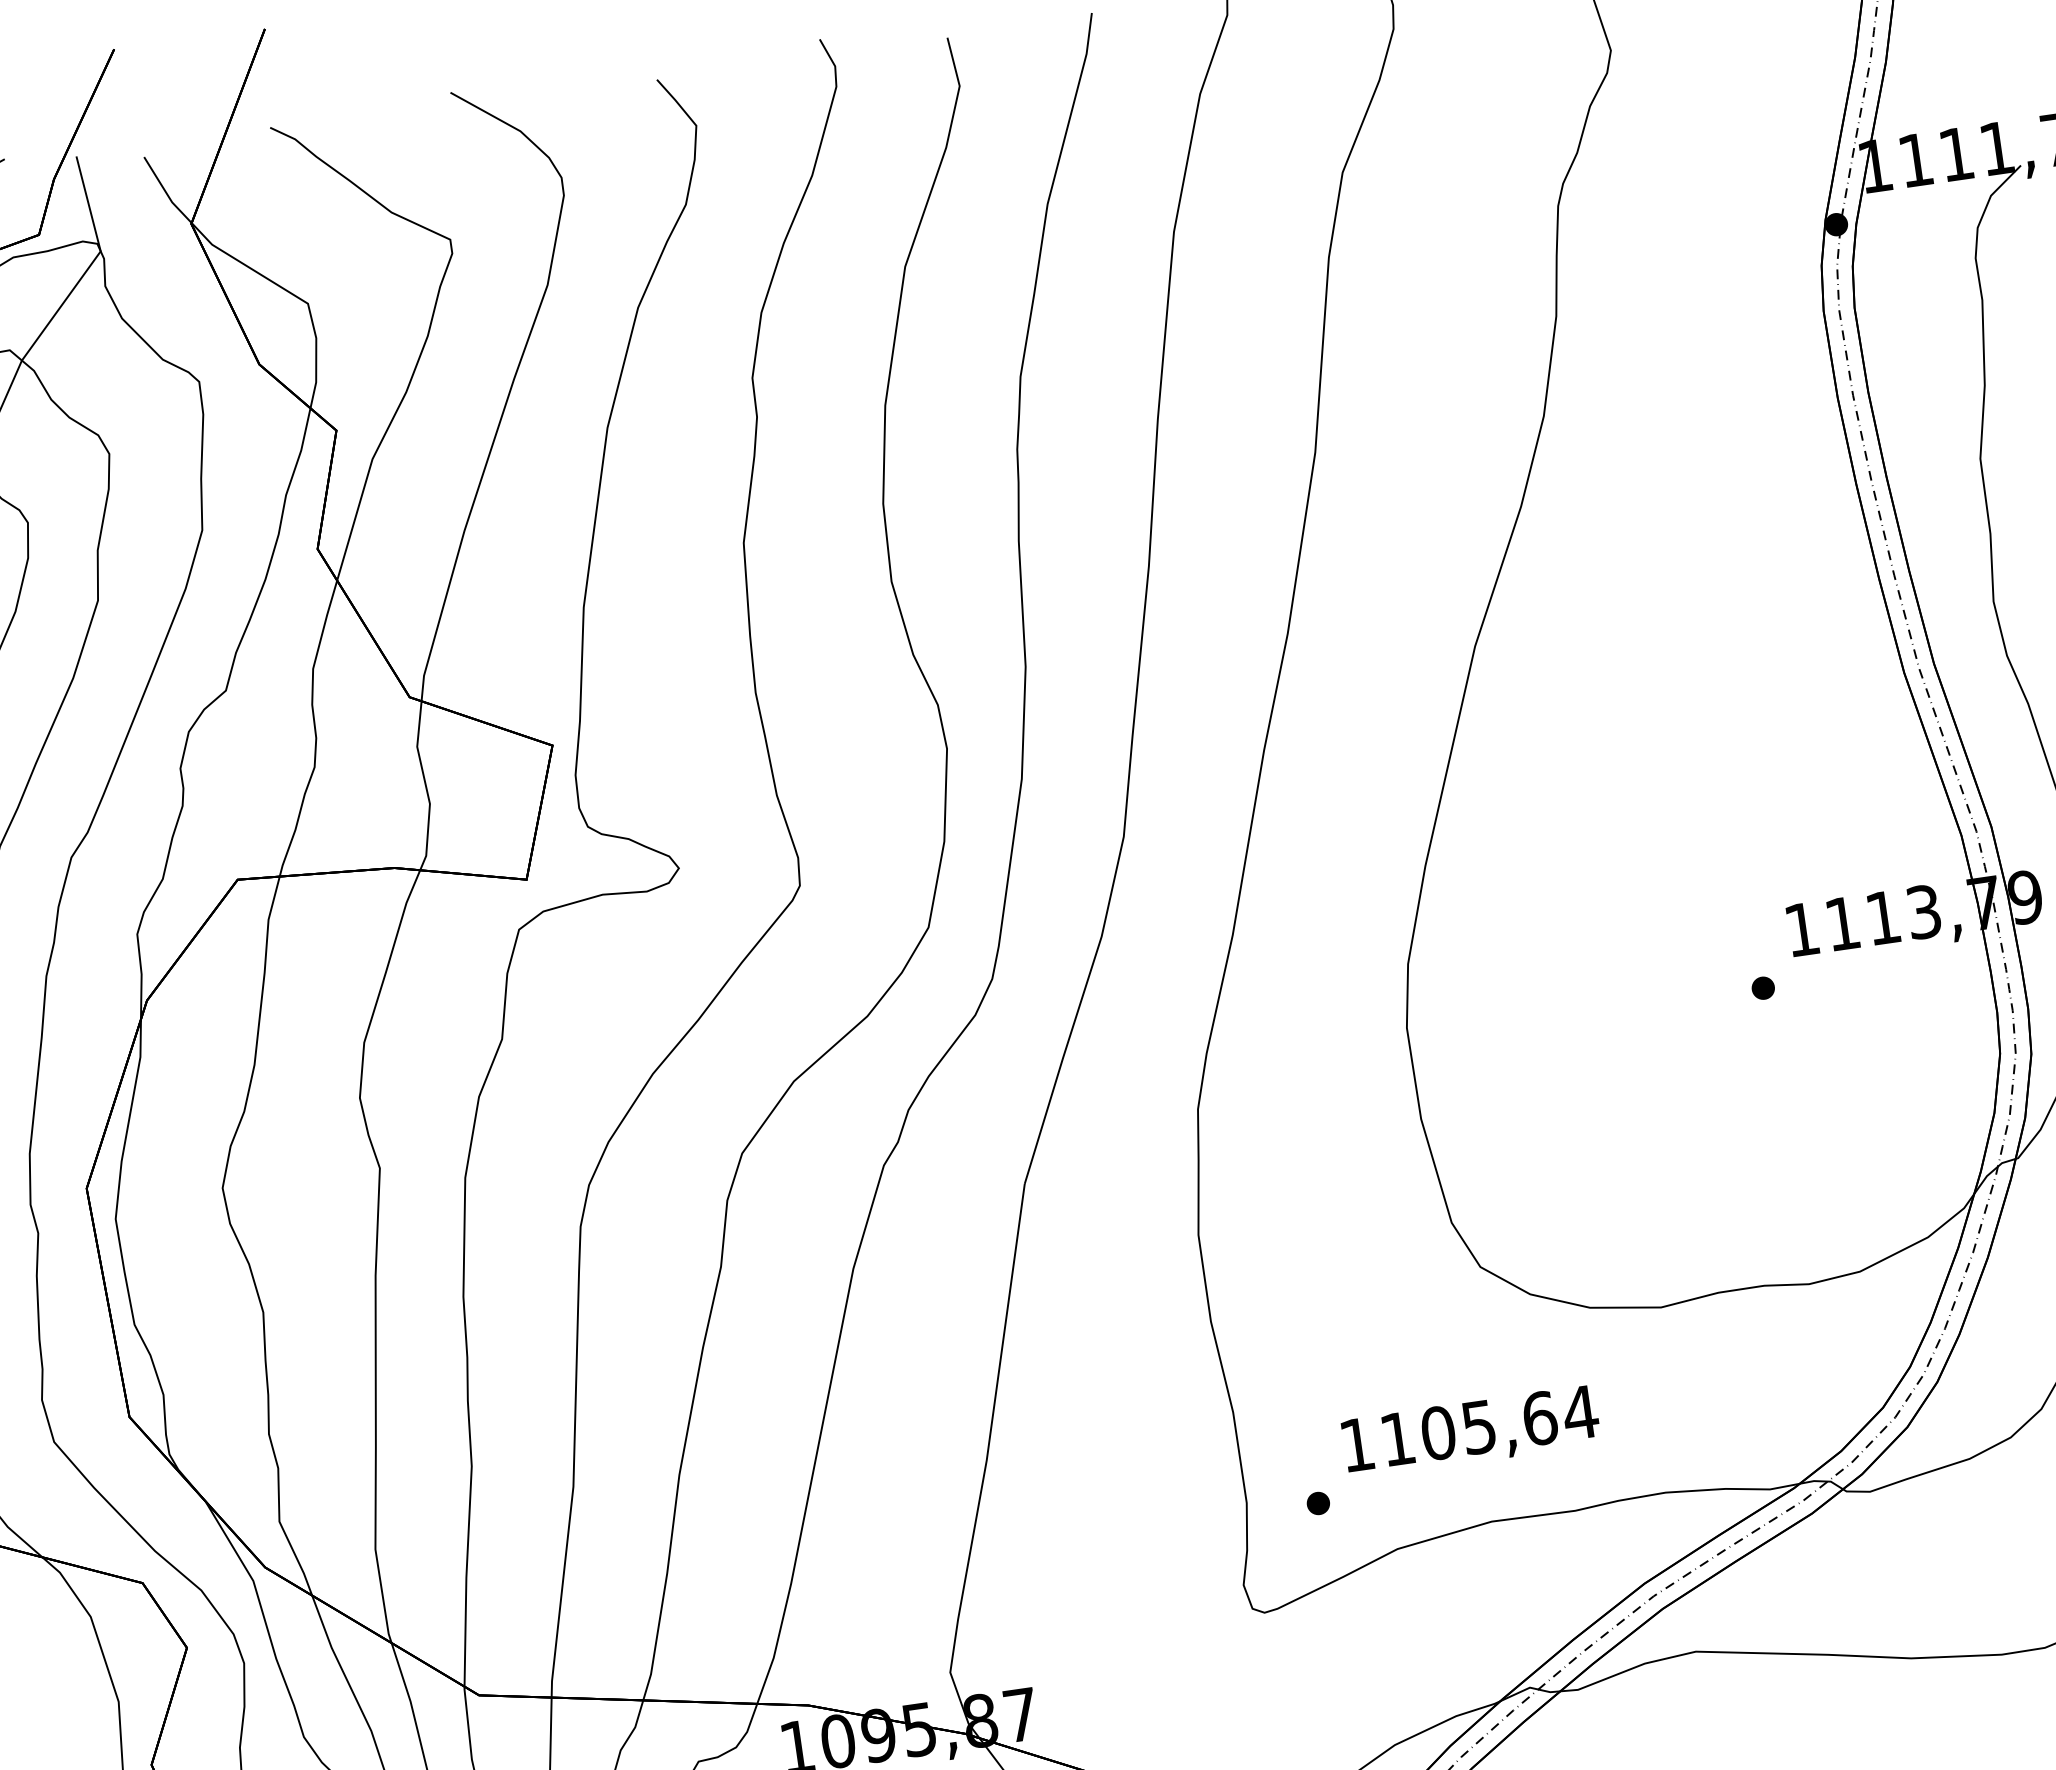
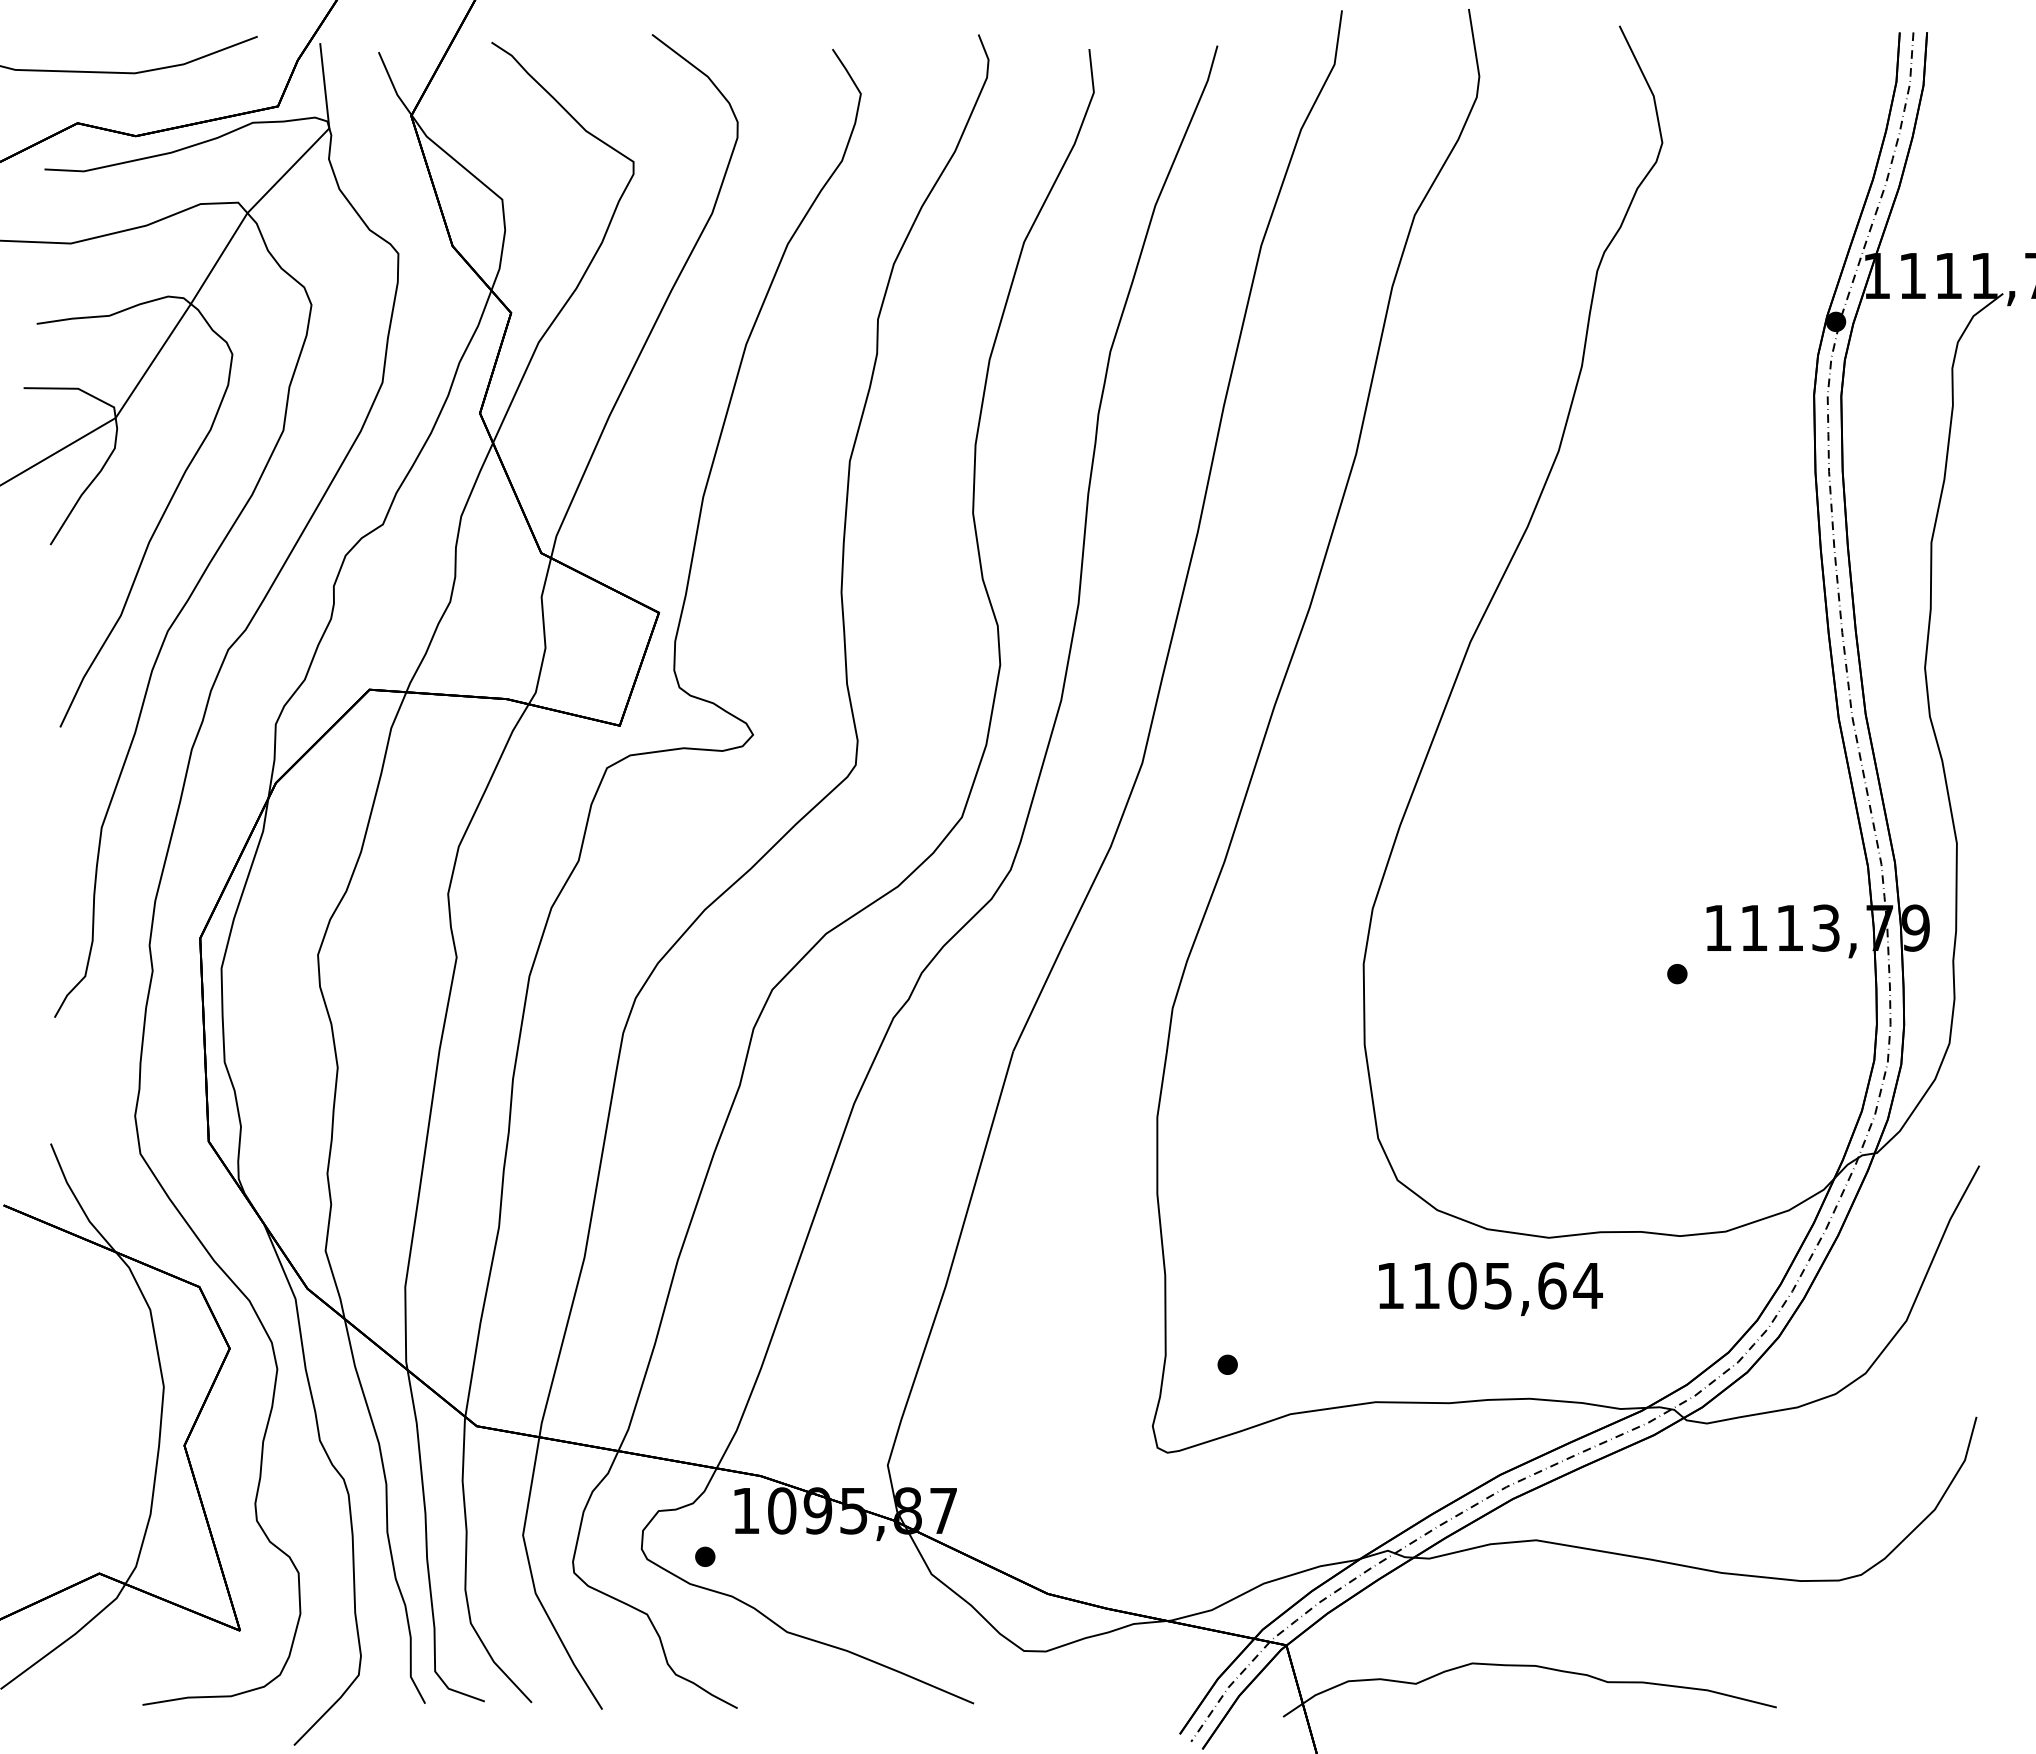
text: (1470, 1431) -> (1490, 1288), moved

